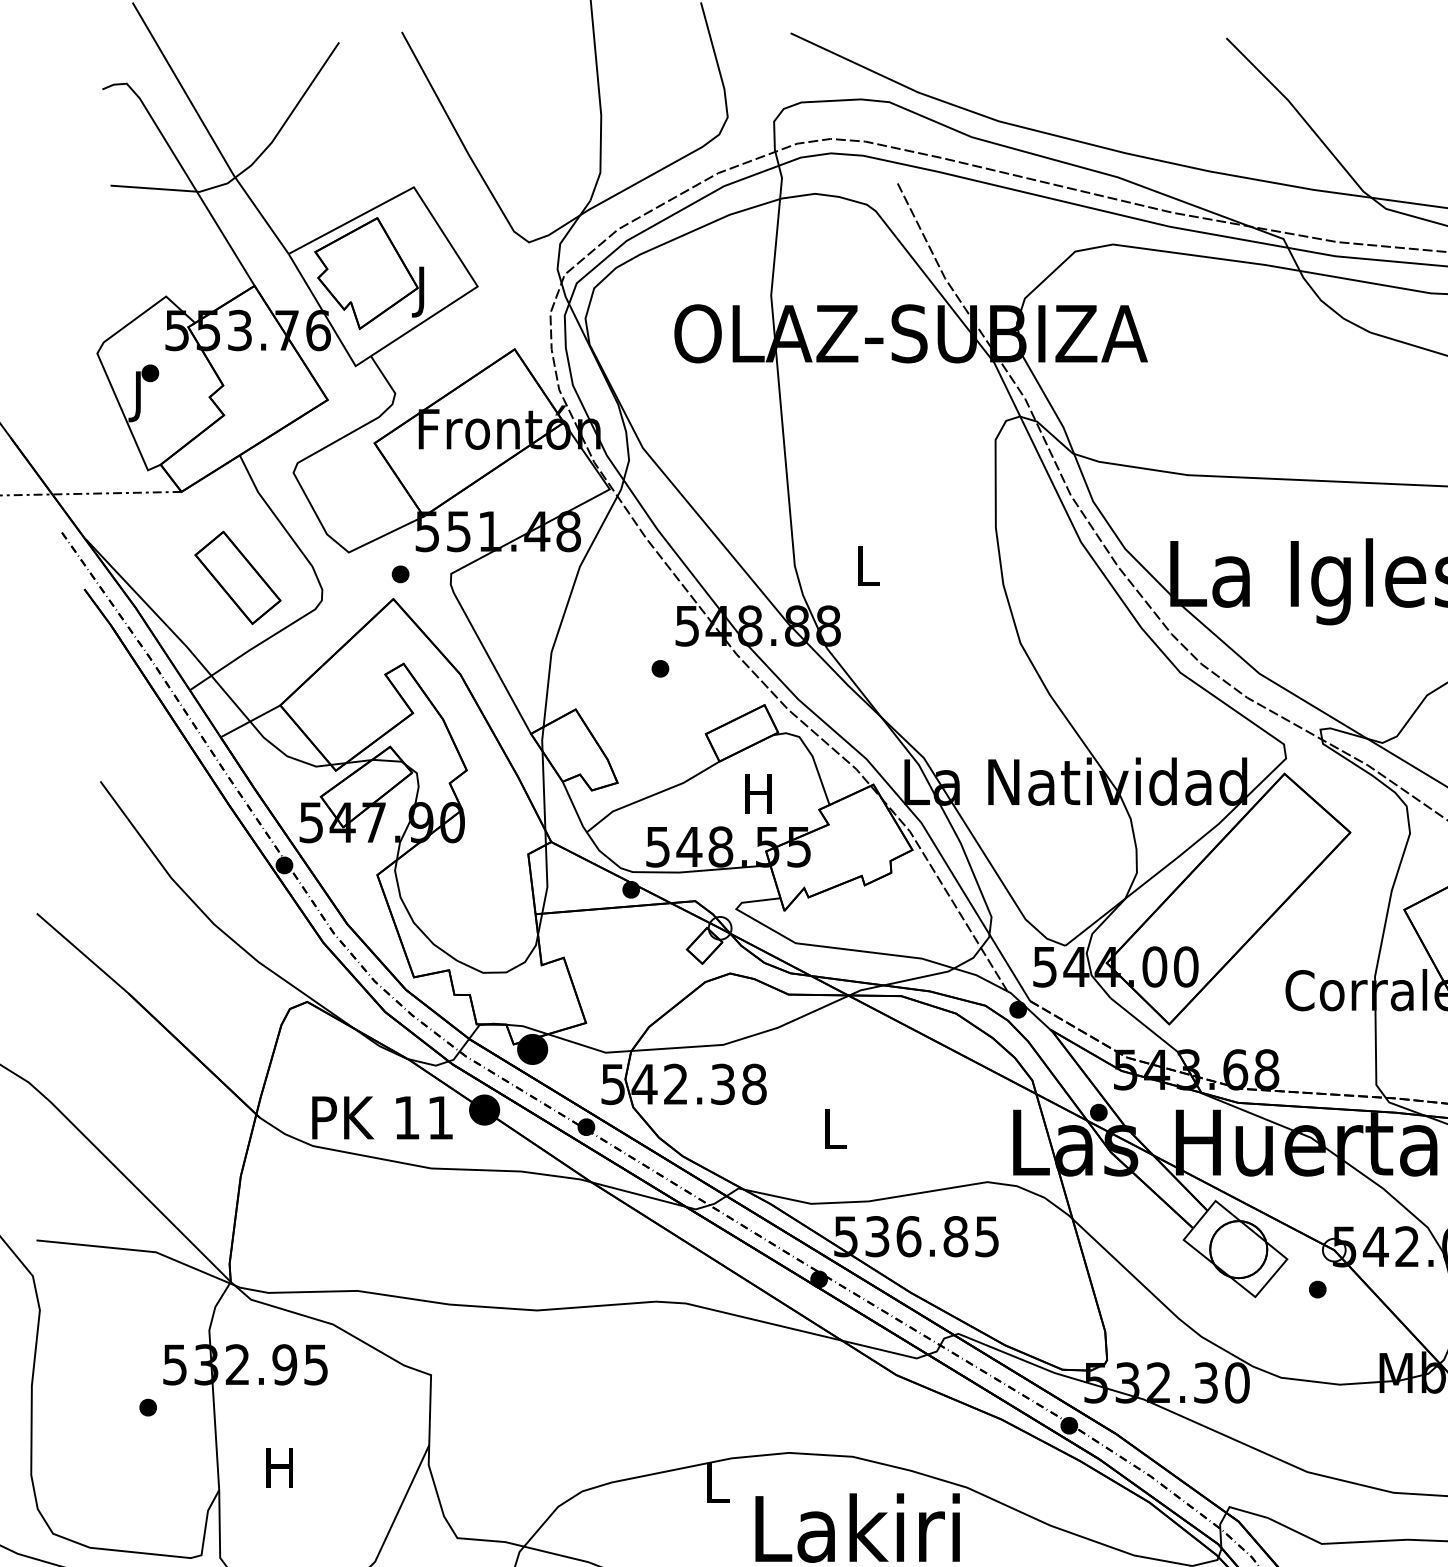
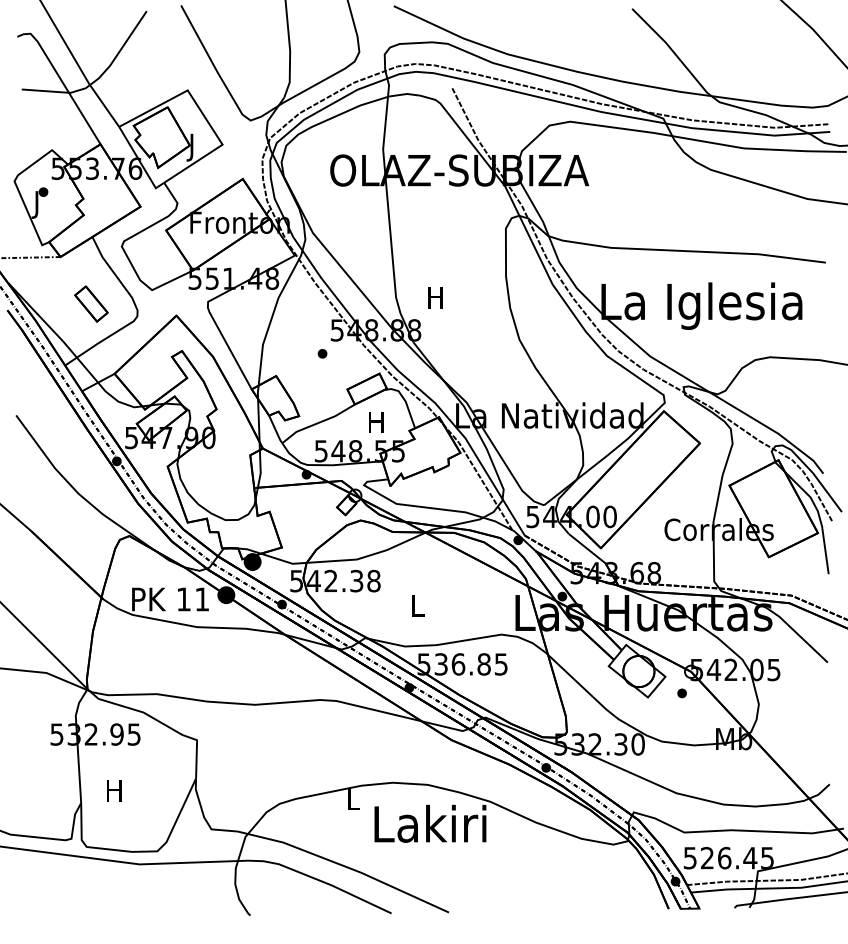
text: (866, 565) -> (435, 297), L -> H
part: (400, 573) -> (180, 301), removed
part: (238, 576) -> (91, 303), size x0.7
part: (148, 1406) -> (42, 757), removed

